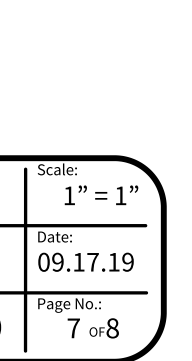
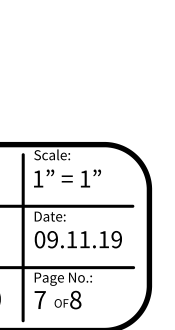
text: (101, 195) -> (67, 178), moved
text: (92, 262) -> (84, 239), 09.17.19 -> 09.11.19
text: (92, 327) -> (57, 299), moved

